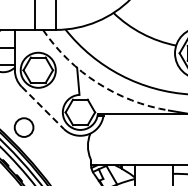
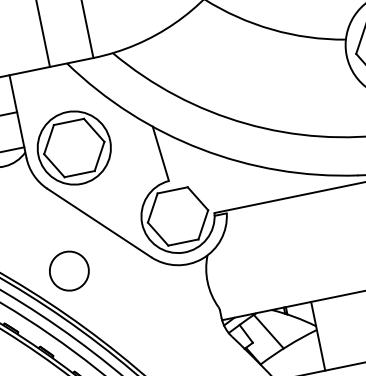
arc: (97, 83) -> (200, 150), dashed -> solid
line: (42, 107) -> (98, 222), dashed -> solid

